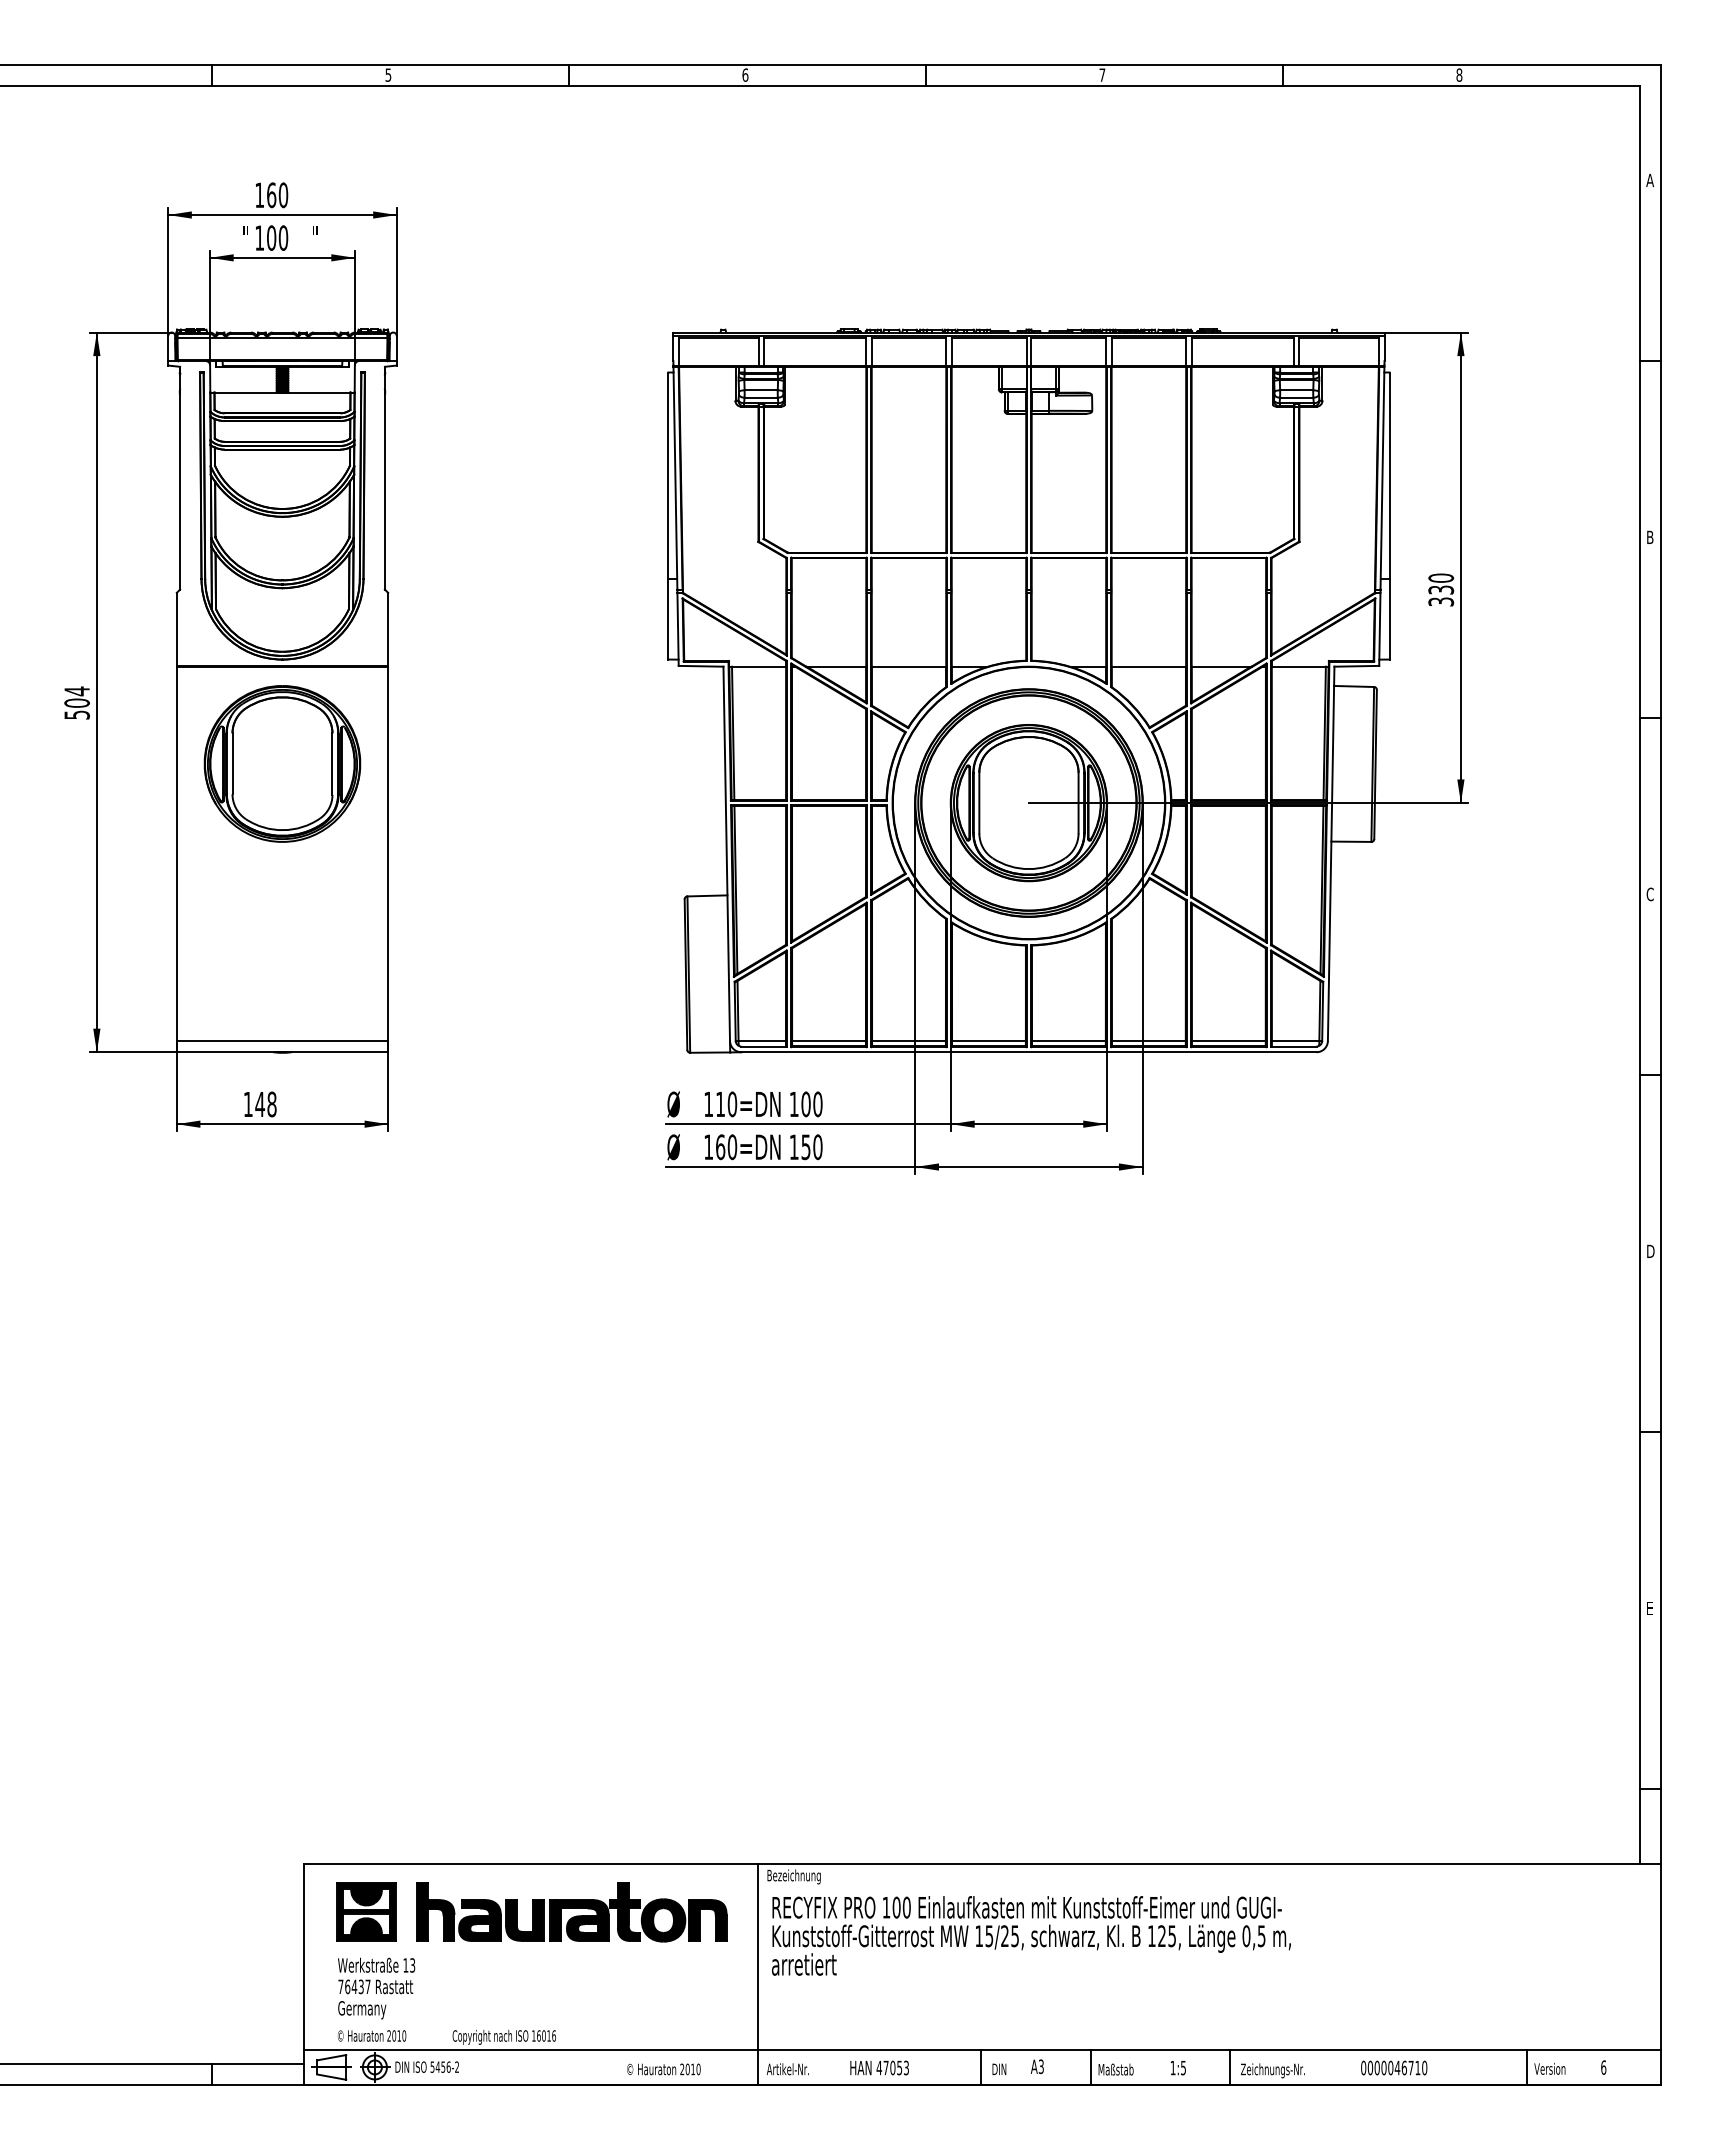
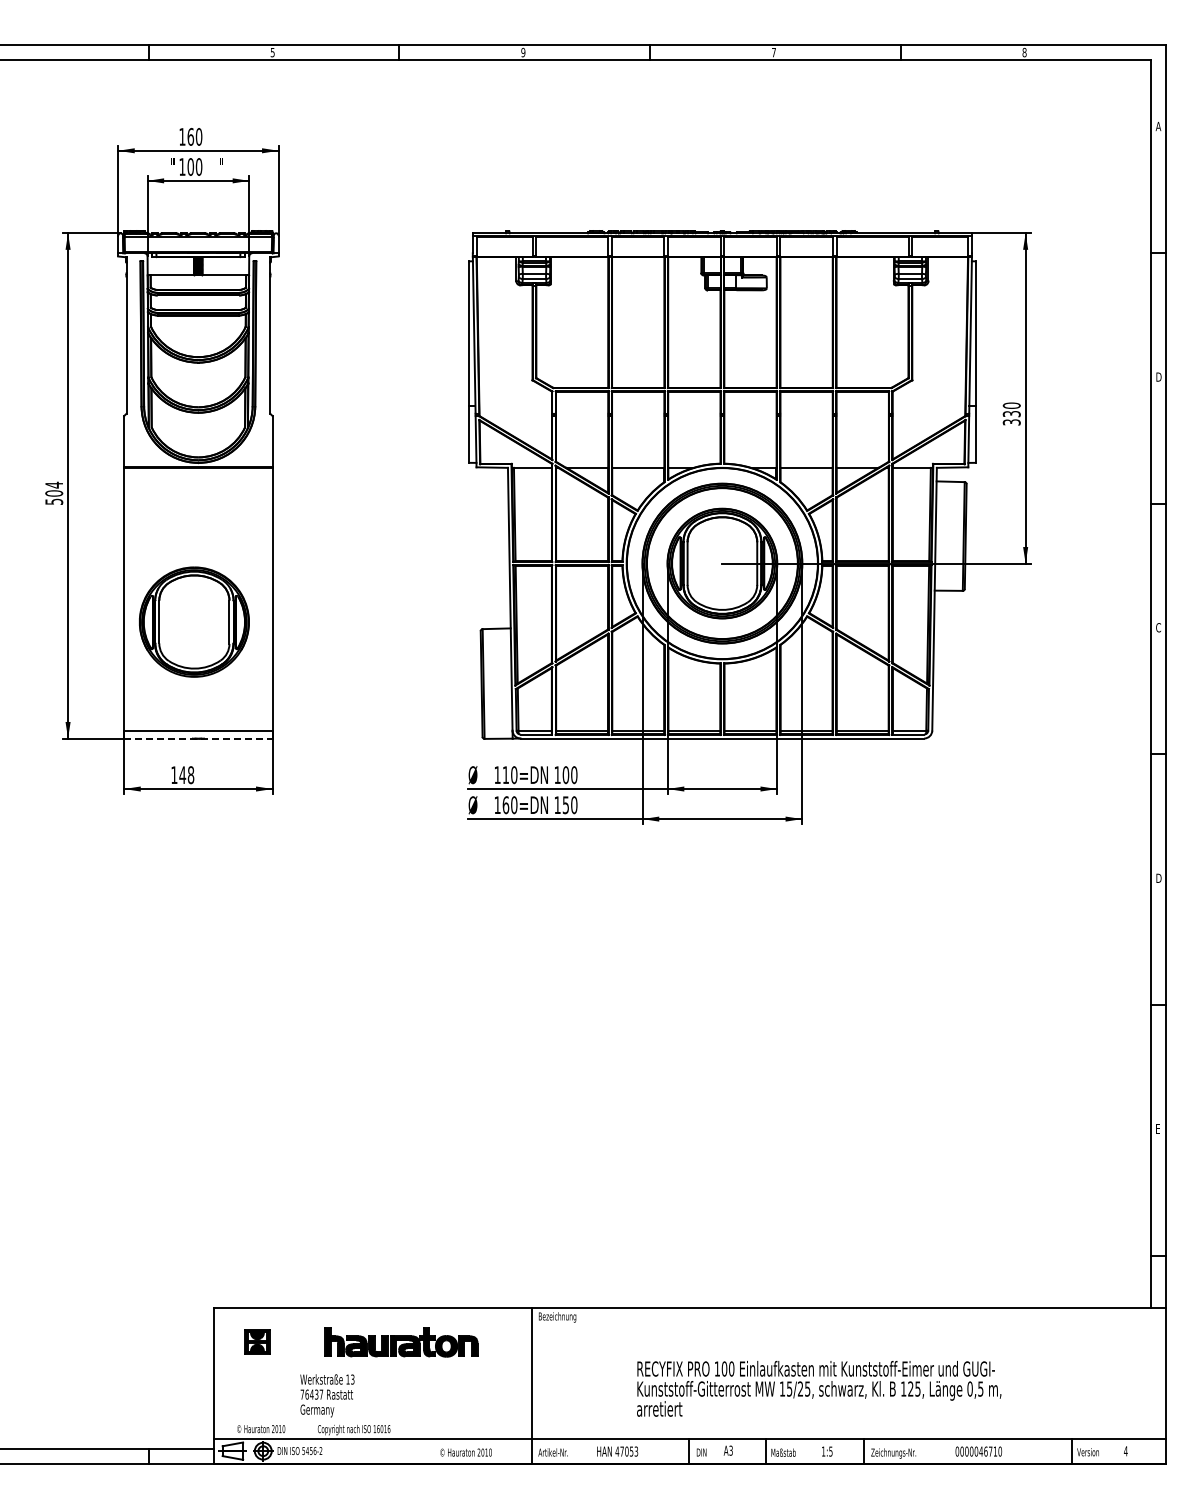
text: (745, 75) -> (523, 52), 6 -> 9
text: (1651, 536) -> (1159, 376), B -> D
part: (282, 763) -> (194, 621), moved
line: (282, 1052) -> (198, 738), solid -> dashed
part: (366, 1911) -> (257, 1341), size x0.6
part: (571, 1912) -> (401, 1342), size x0.7
text: (1031, 1935) -> (819, 1388), moved
text: (376, 1988) -> (327, 1395), moved
text: (1603, 2067) -> (1125, 1451), 6 -> 4

